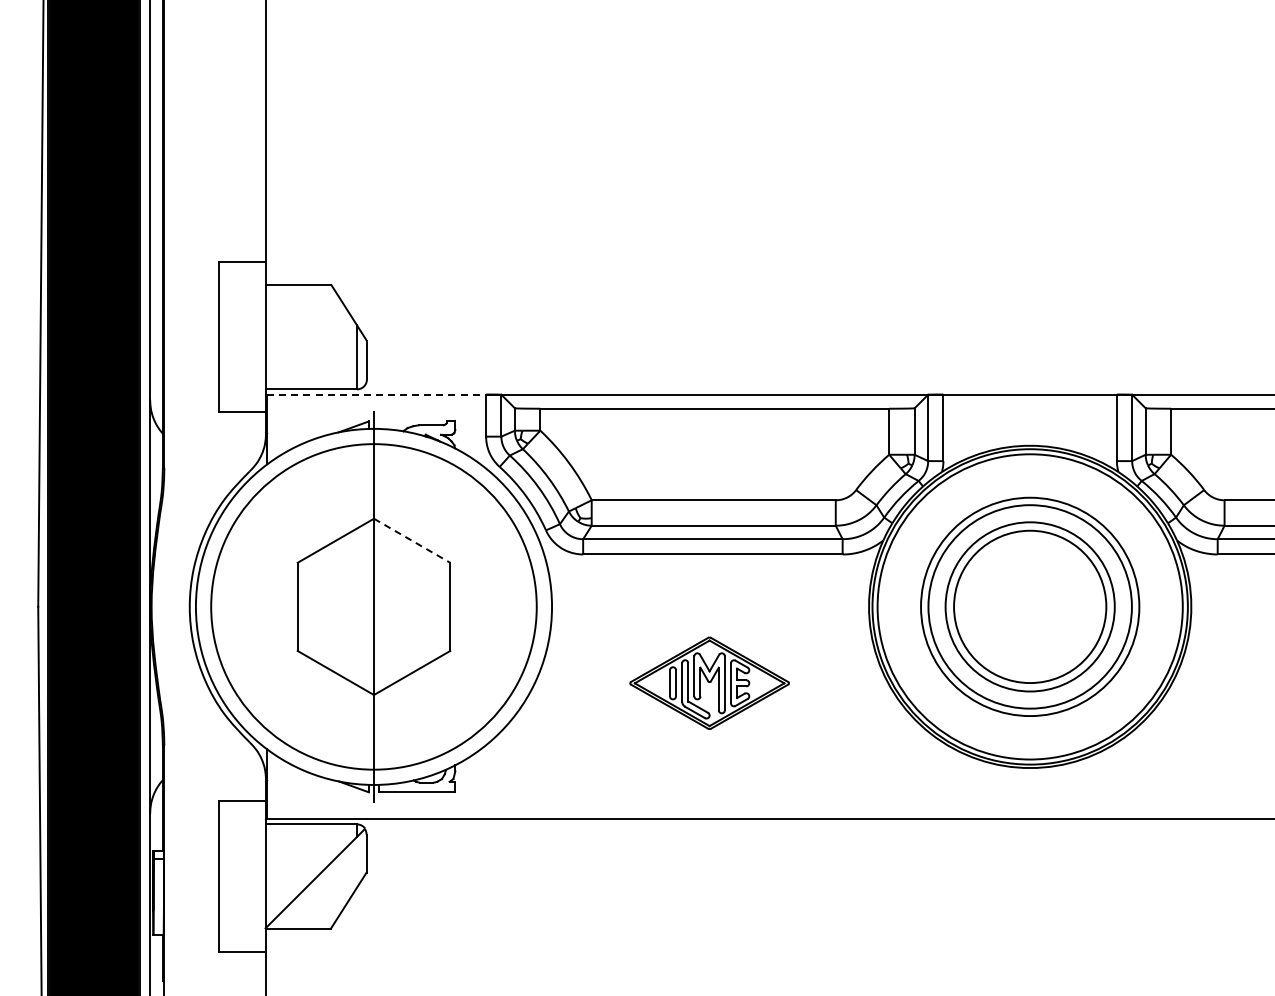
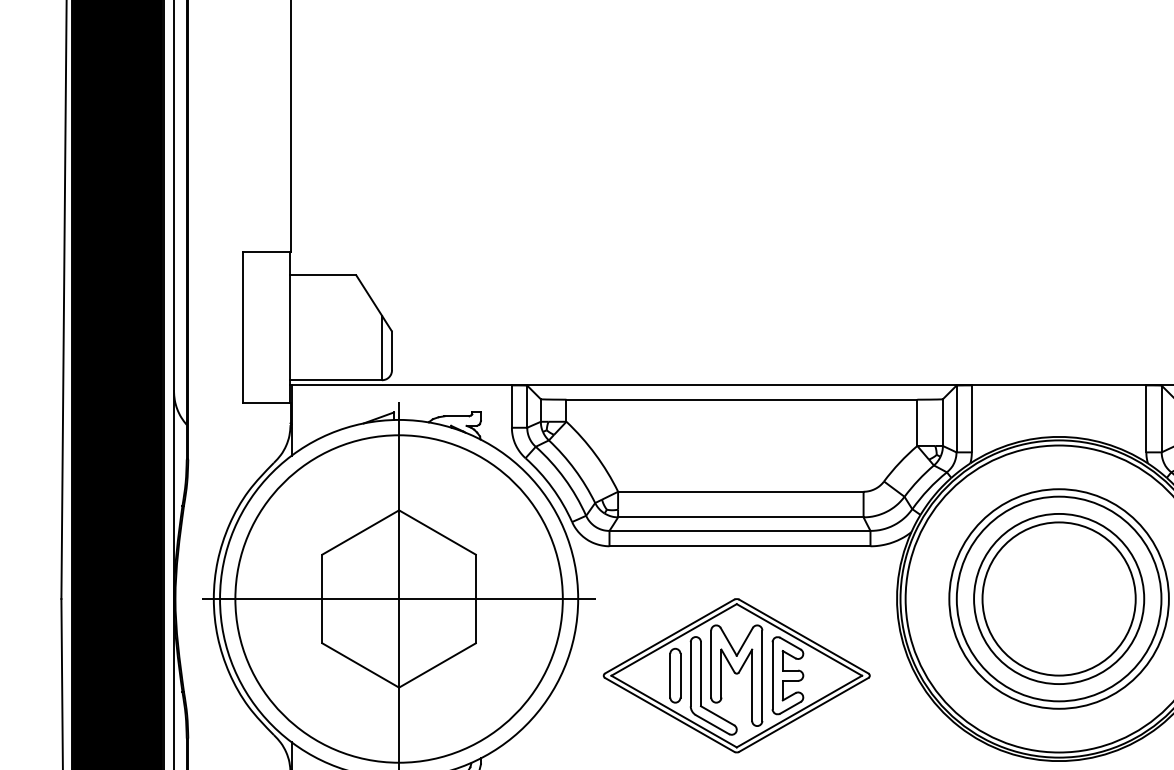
line: (377, 394) -> (402, 385), dashed -> solid
line: (412, 541) -> (437, 533), dashed -> solid
line: (373, 606) -> (398, 598), added
part: (709, 683) -> (736, 676), size x1.67

